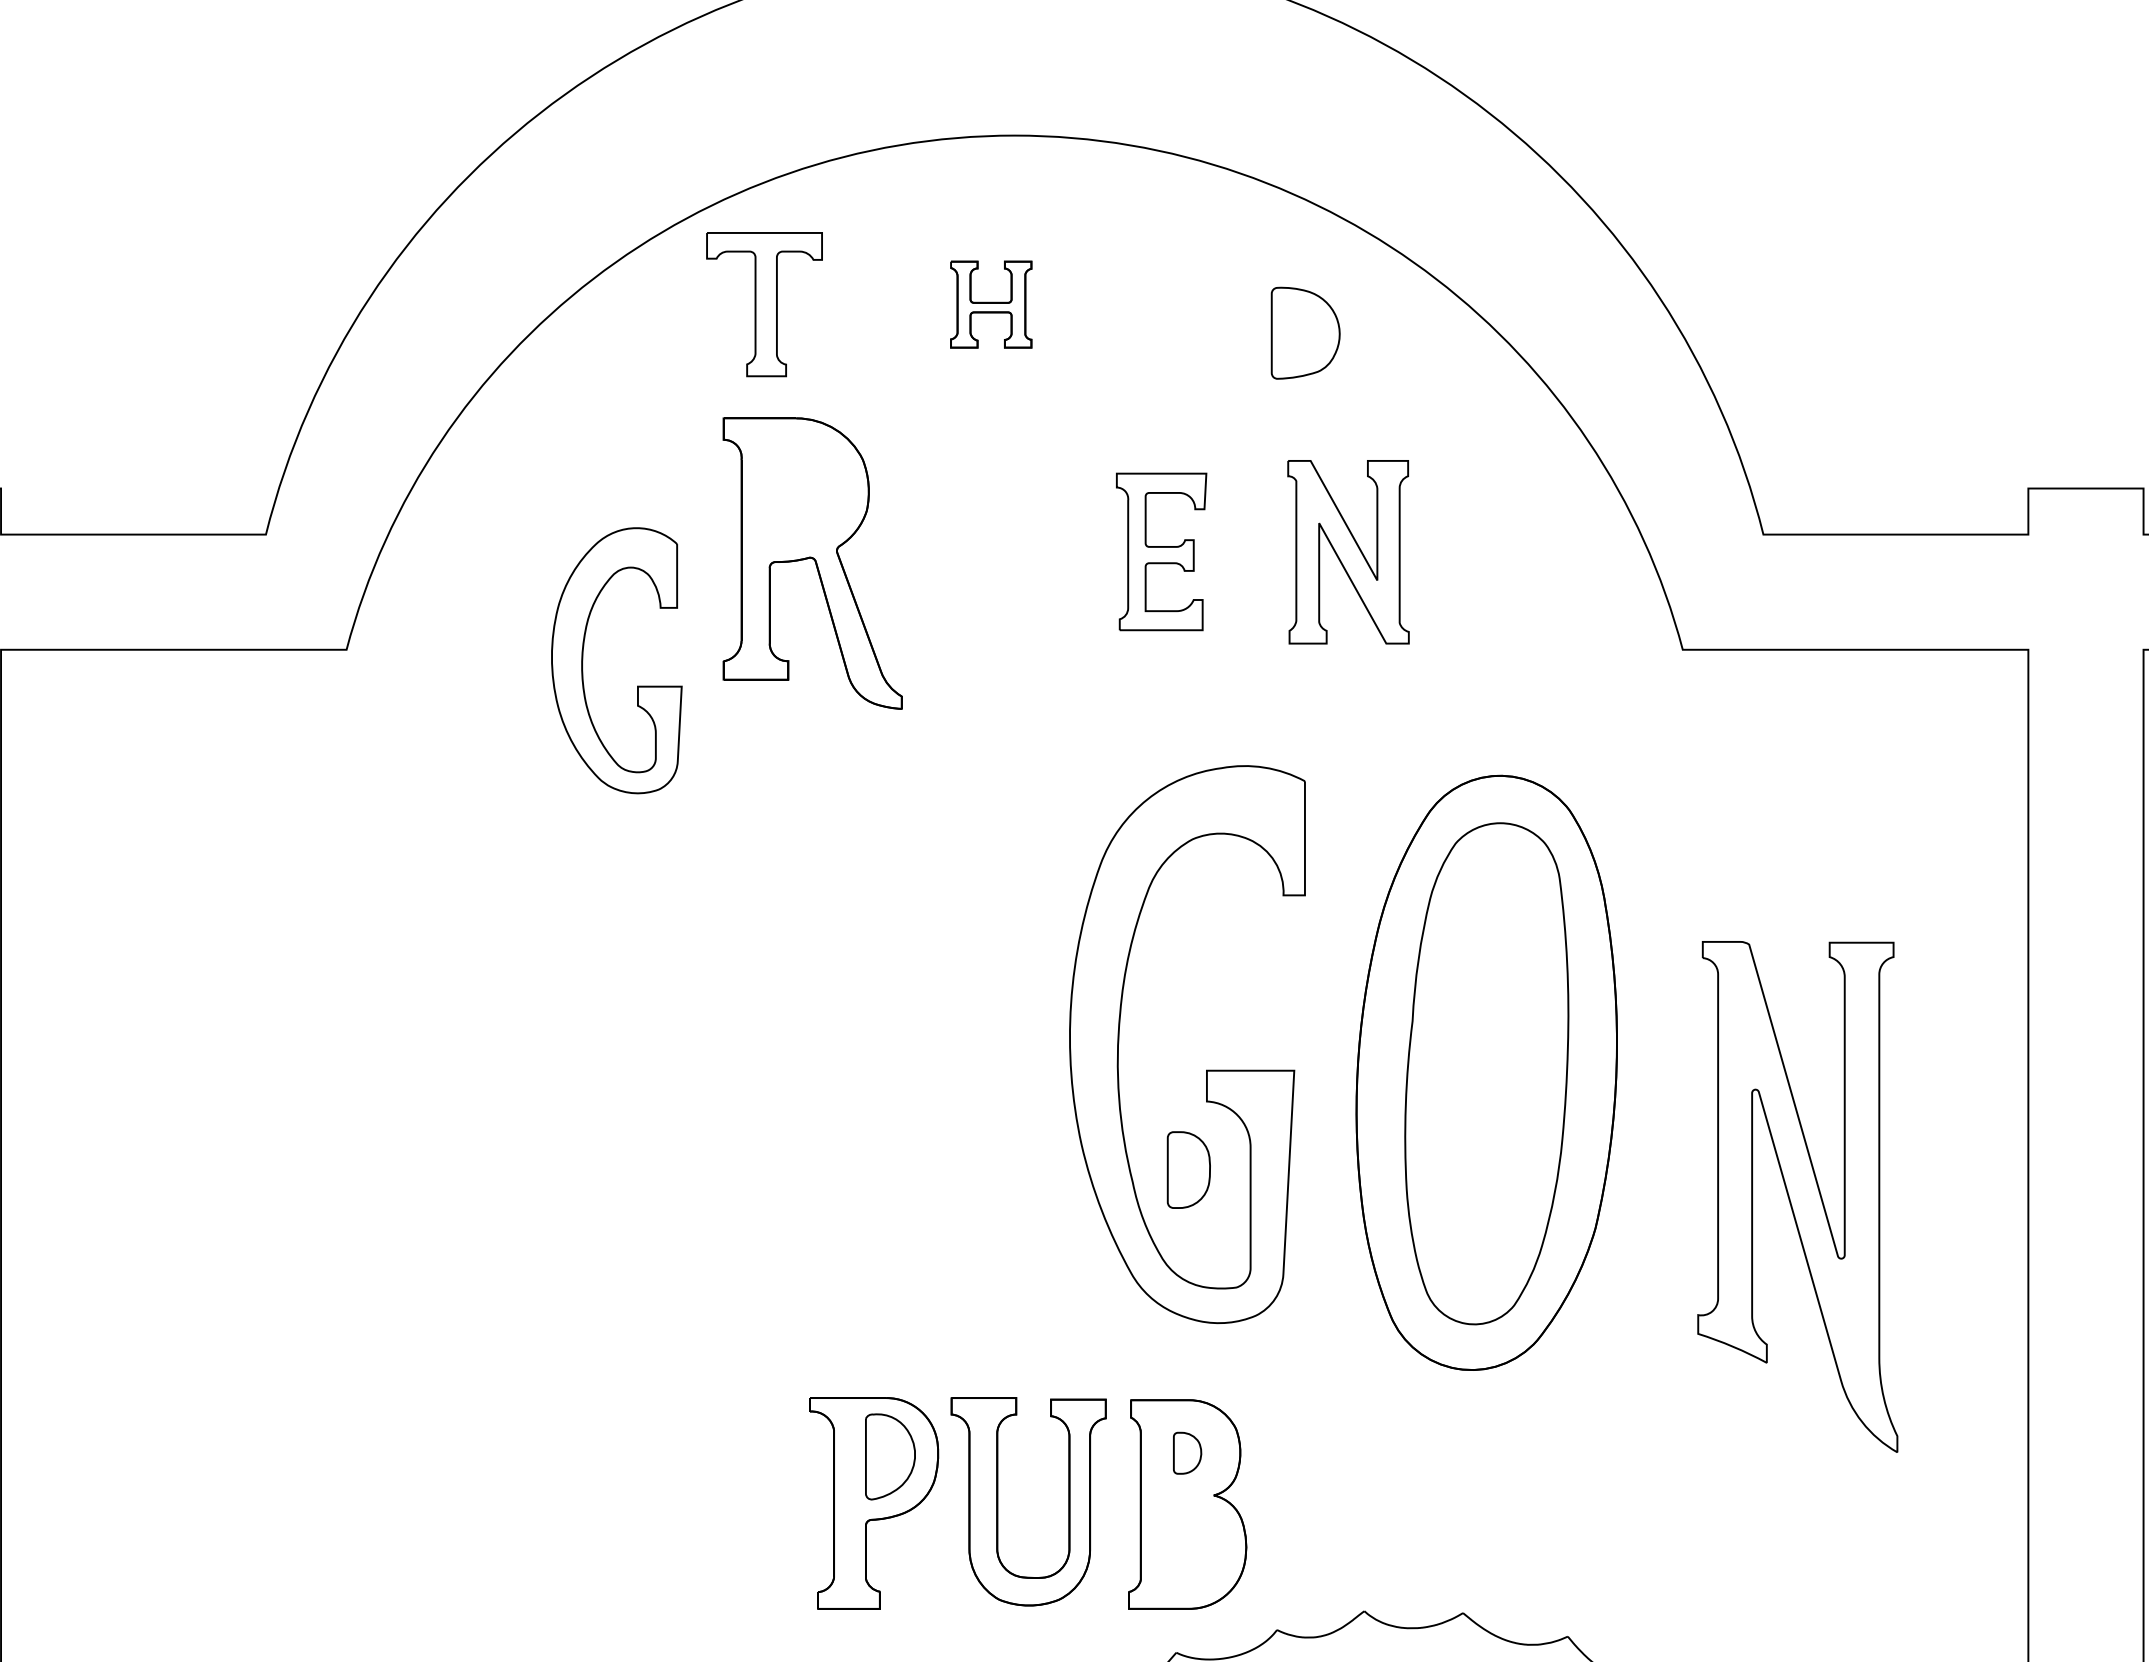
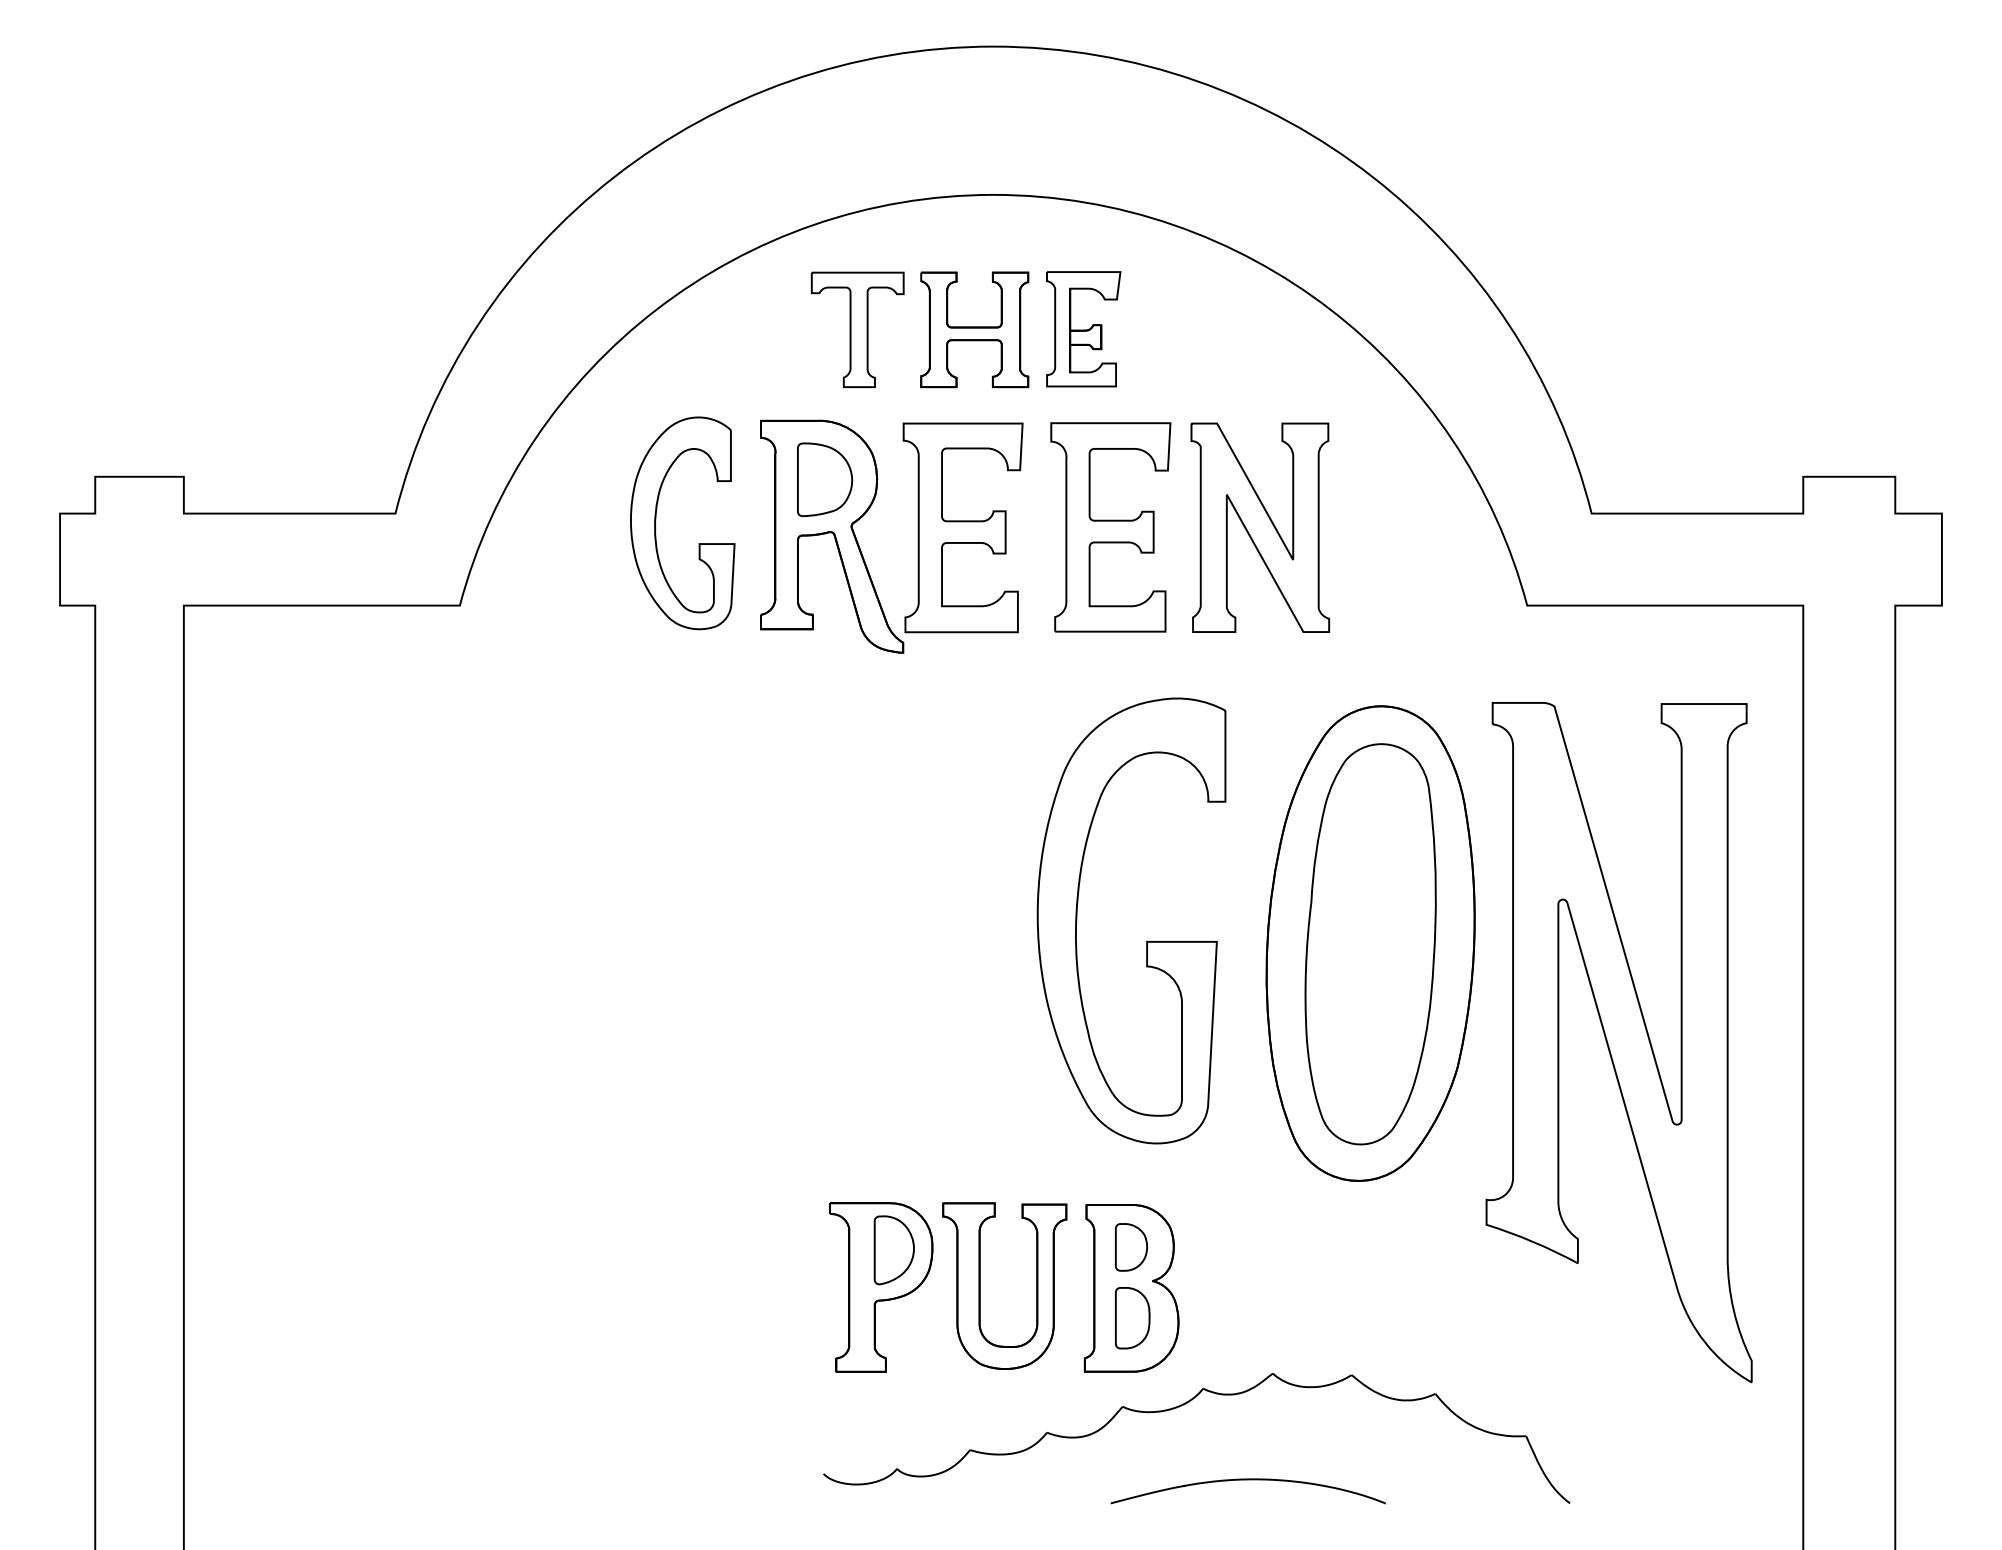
part: (764, 304) -> (857, 329), moved
part: (990, 304) -> (974, 329), size x1.67
part: (1127, 304) -> (1083, 329), added
part: (1306, 332) -> (825, 479), moved
part: (975, 552) -> (962, 527), added
part: (1161, 552) -> (1110, 527), size x1.67
part: (1347, 552) -> (1259, 527), size x1.43
part: (636, 685) -> (698, 543), moved
part: (1188, 1170) -> (1132, 1318), moved
part: (1797, 1196) -> (1618, 1042), size x1.67
part: (1187, 1453) -> (1131, 1247), size x1.43

